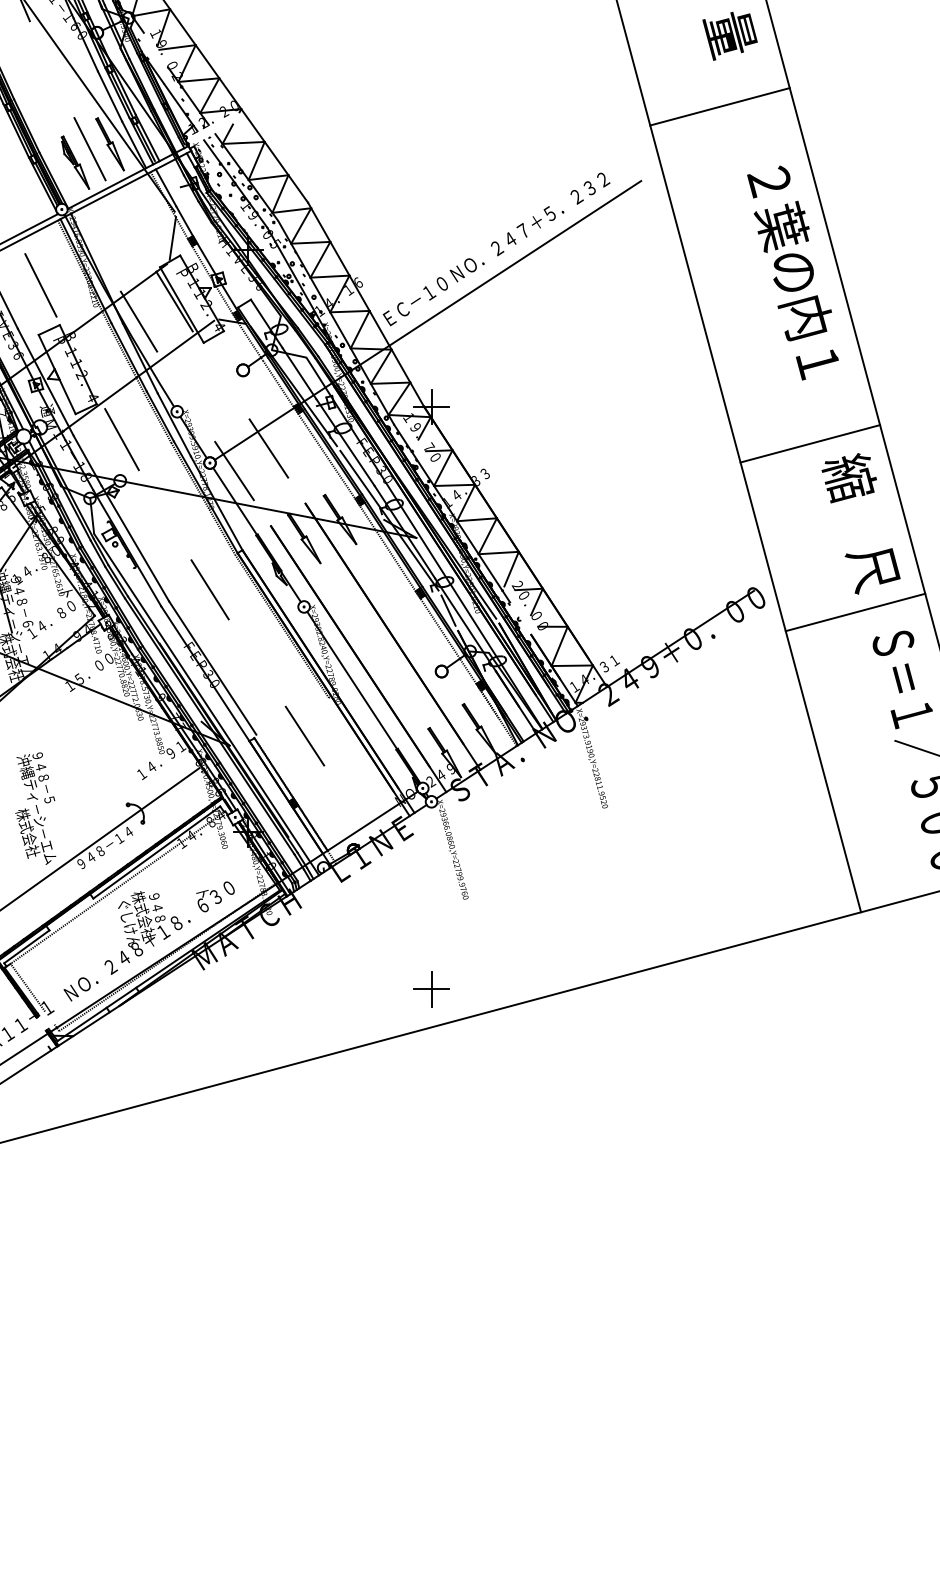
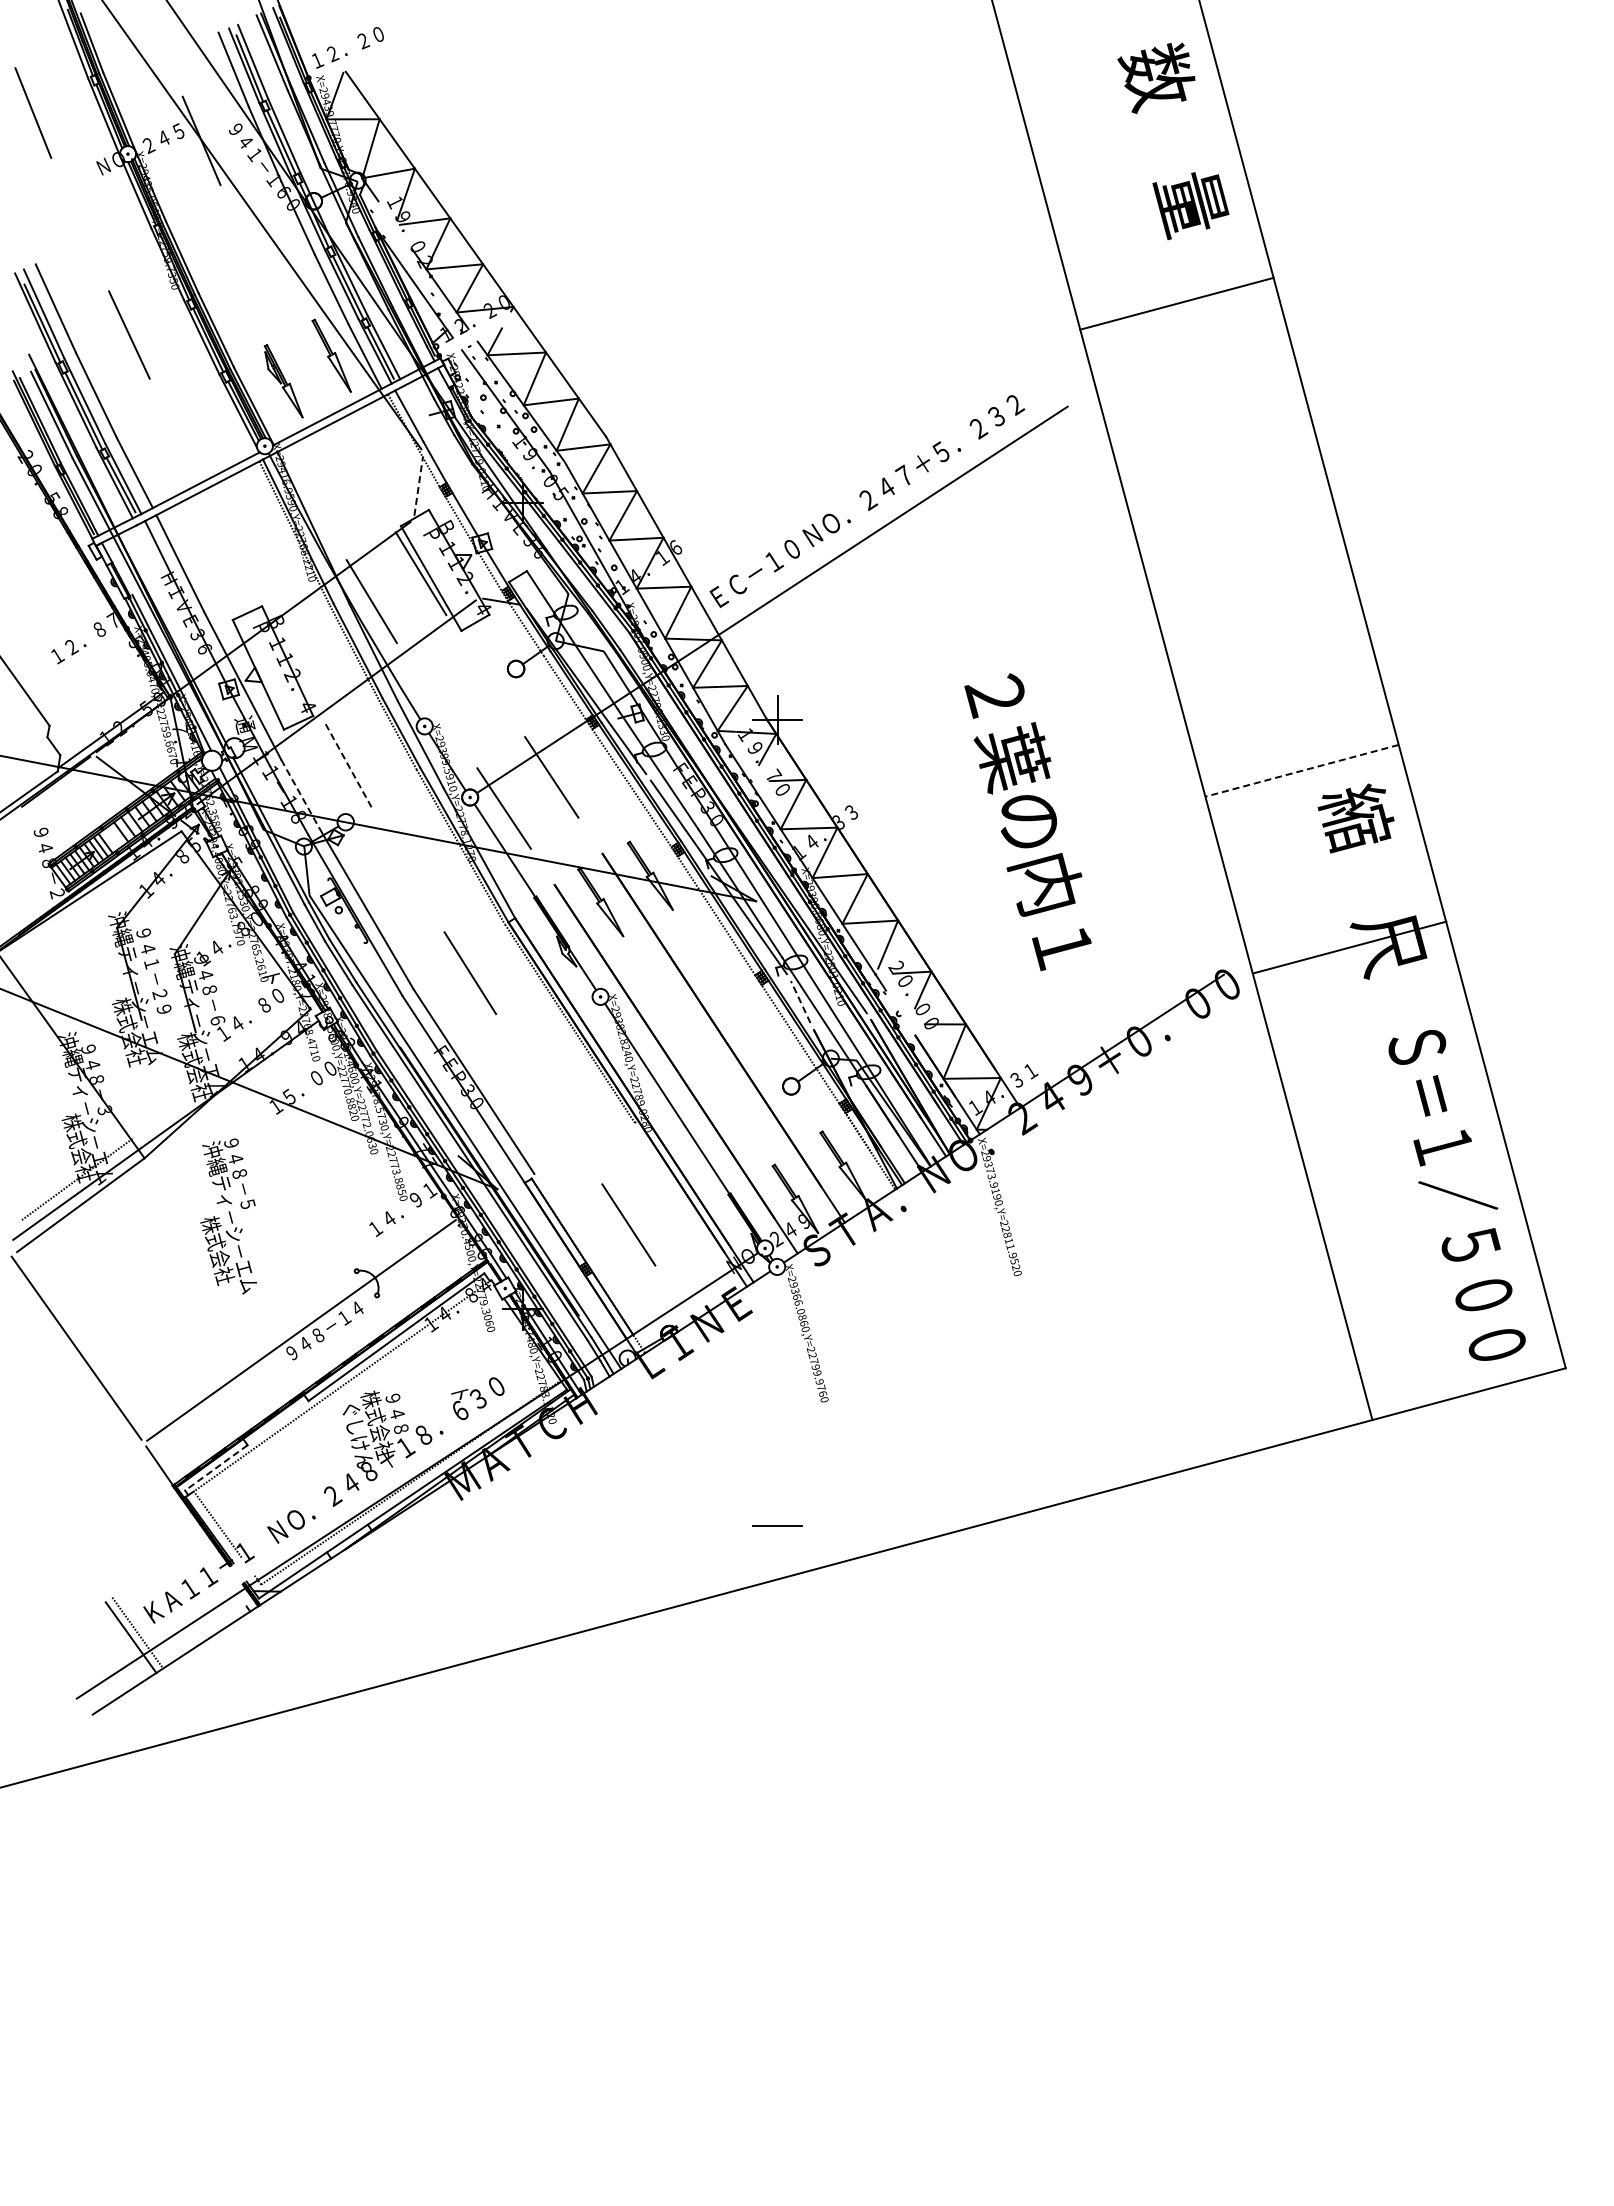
line: (89, 149) -> (303, 362), removed
line: (172, 238) -> (418, 486), solid -> dashed
text: (792, 273) -> (1027, 822), moved
line: (40, 285) -> (235, 551), removed
line: (121, 439) -> (347, 764), solid -> dashed
line: (809, 443) -> (1301, 770), solid -> dashed
line: (87, 460) -> (300, 794), solid -> dashed
line: (448, 610) -> (800, 1001), solid -> dashed
line: (855, 612) -> (1349, 947), moved
line: (304, 735) -> (628, 1224), moved
text: (35, 808) -> (228, 1216), moved
line: (26, 946) -> (216, 1467), solid -> dashed
line: (431, 989) -> (777, 1526), removed

